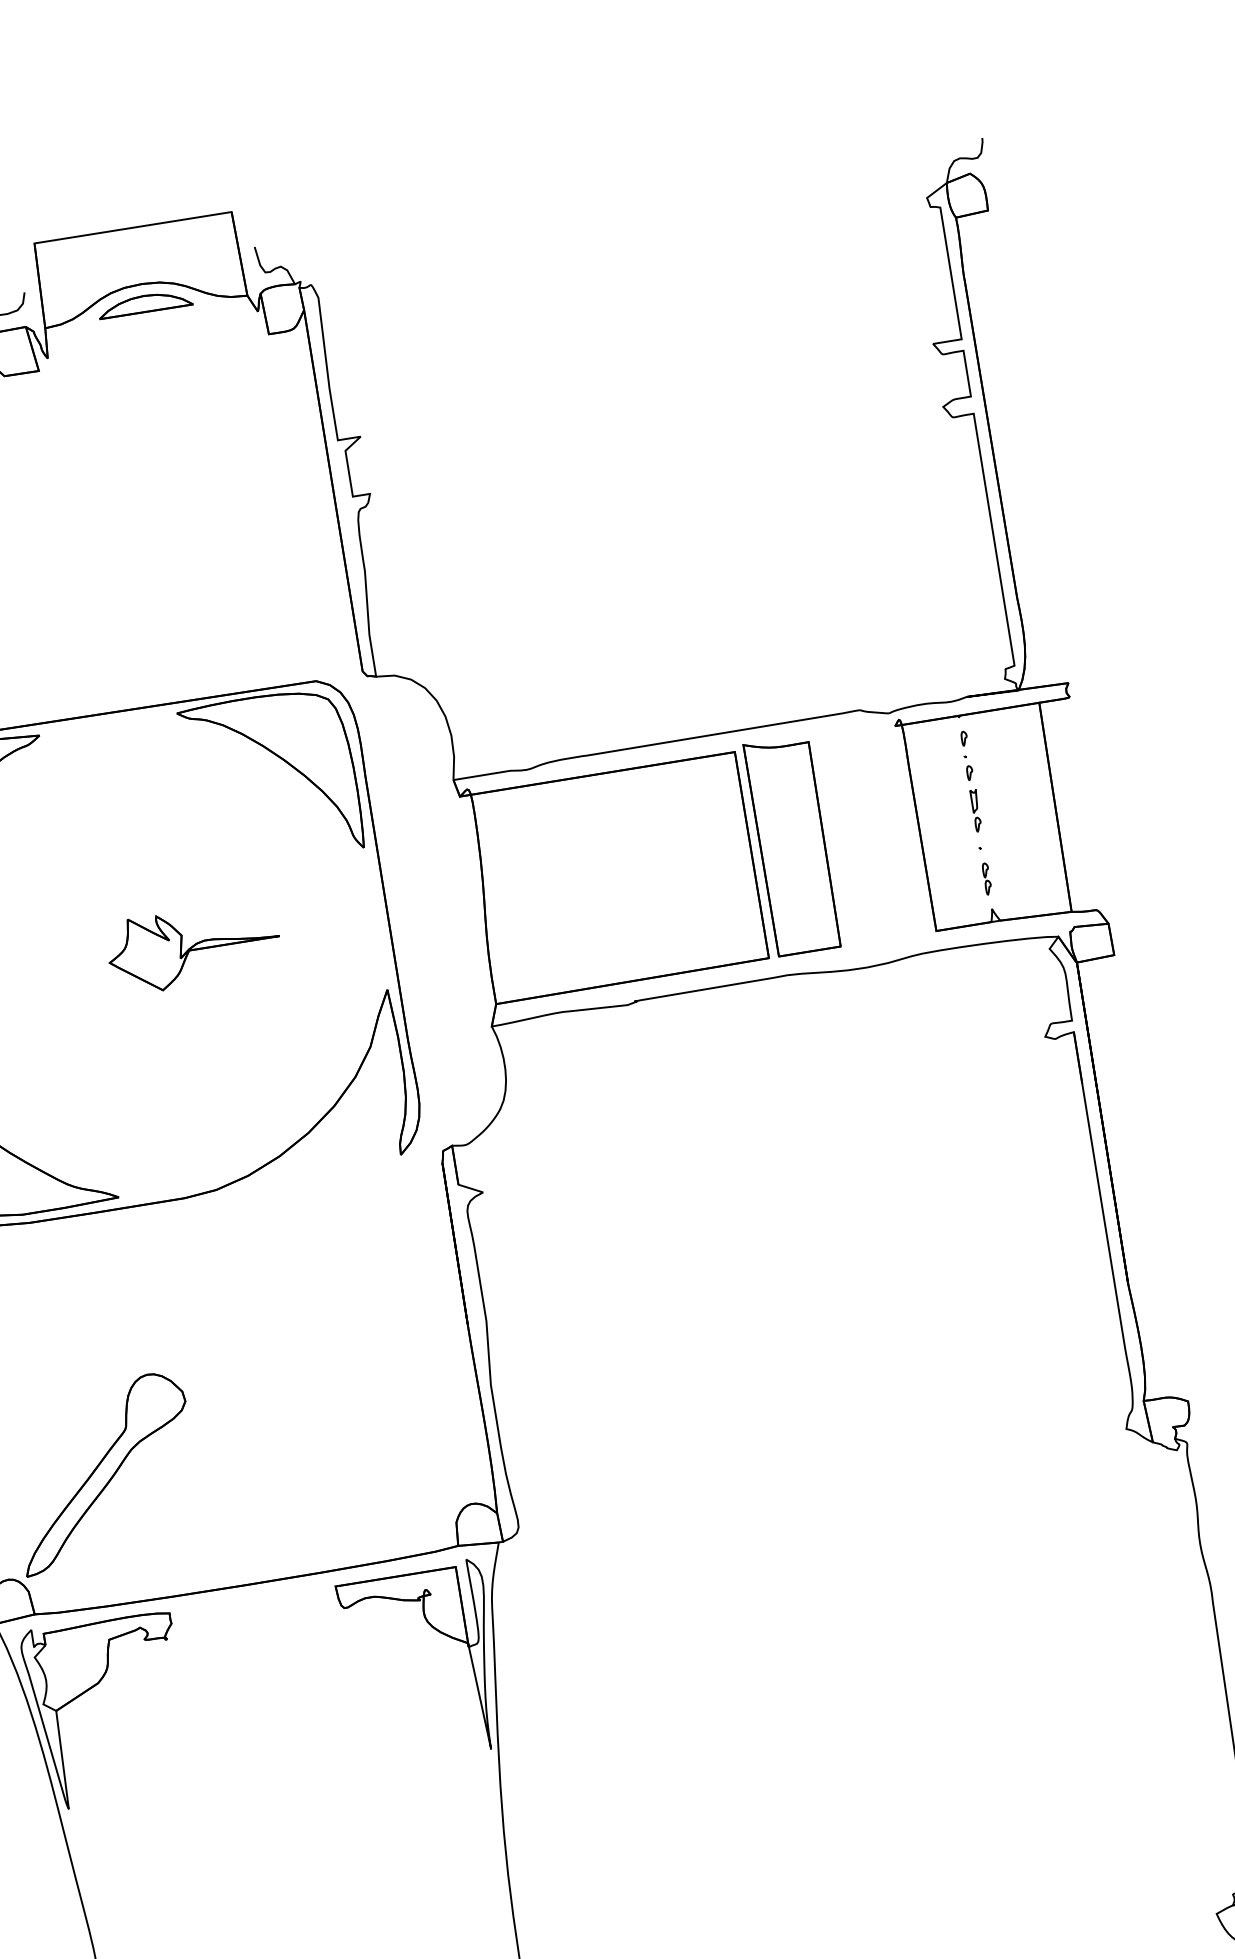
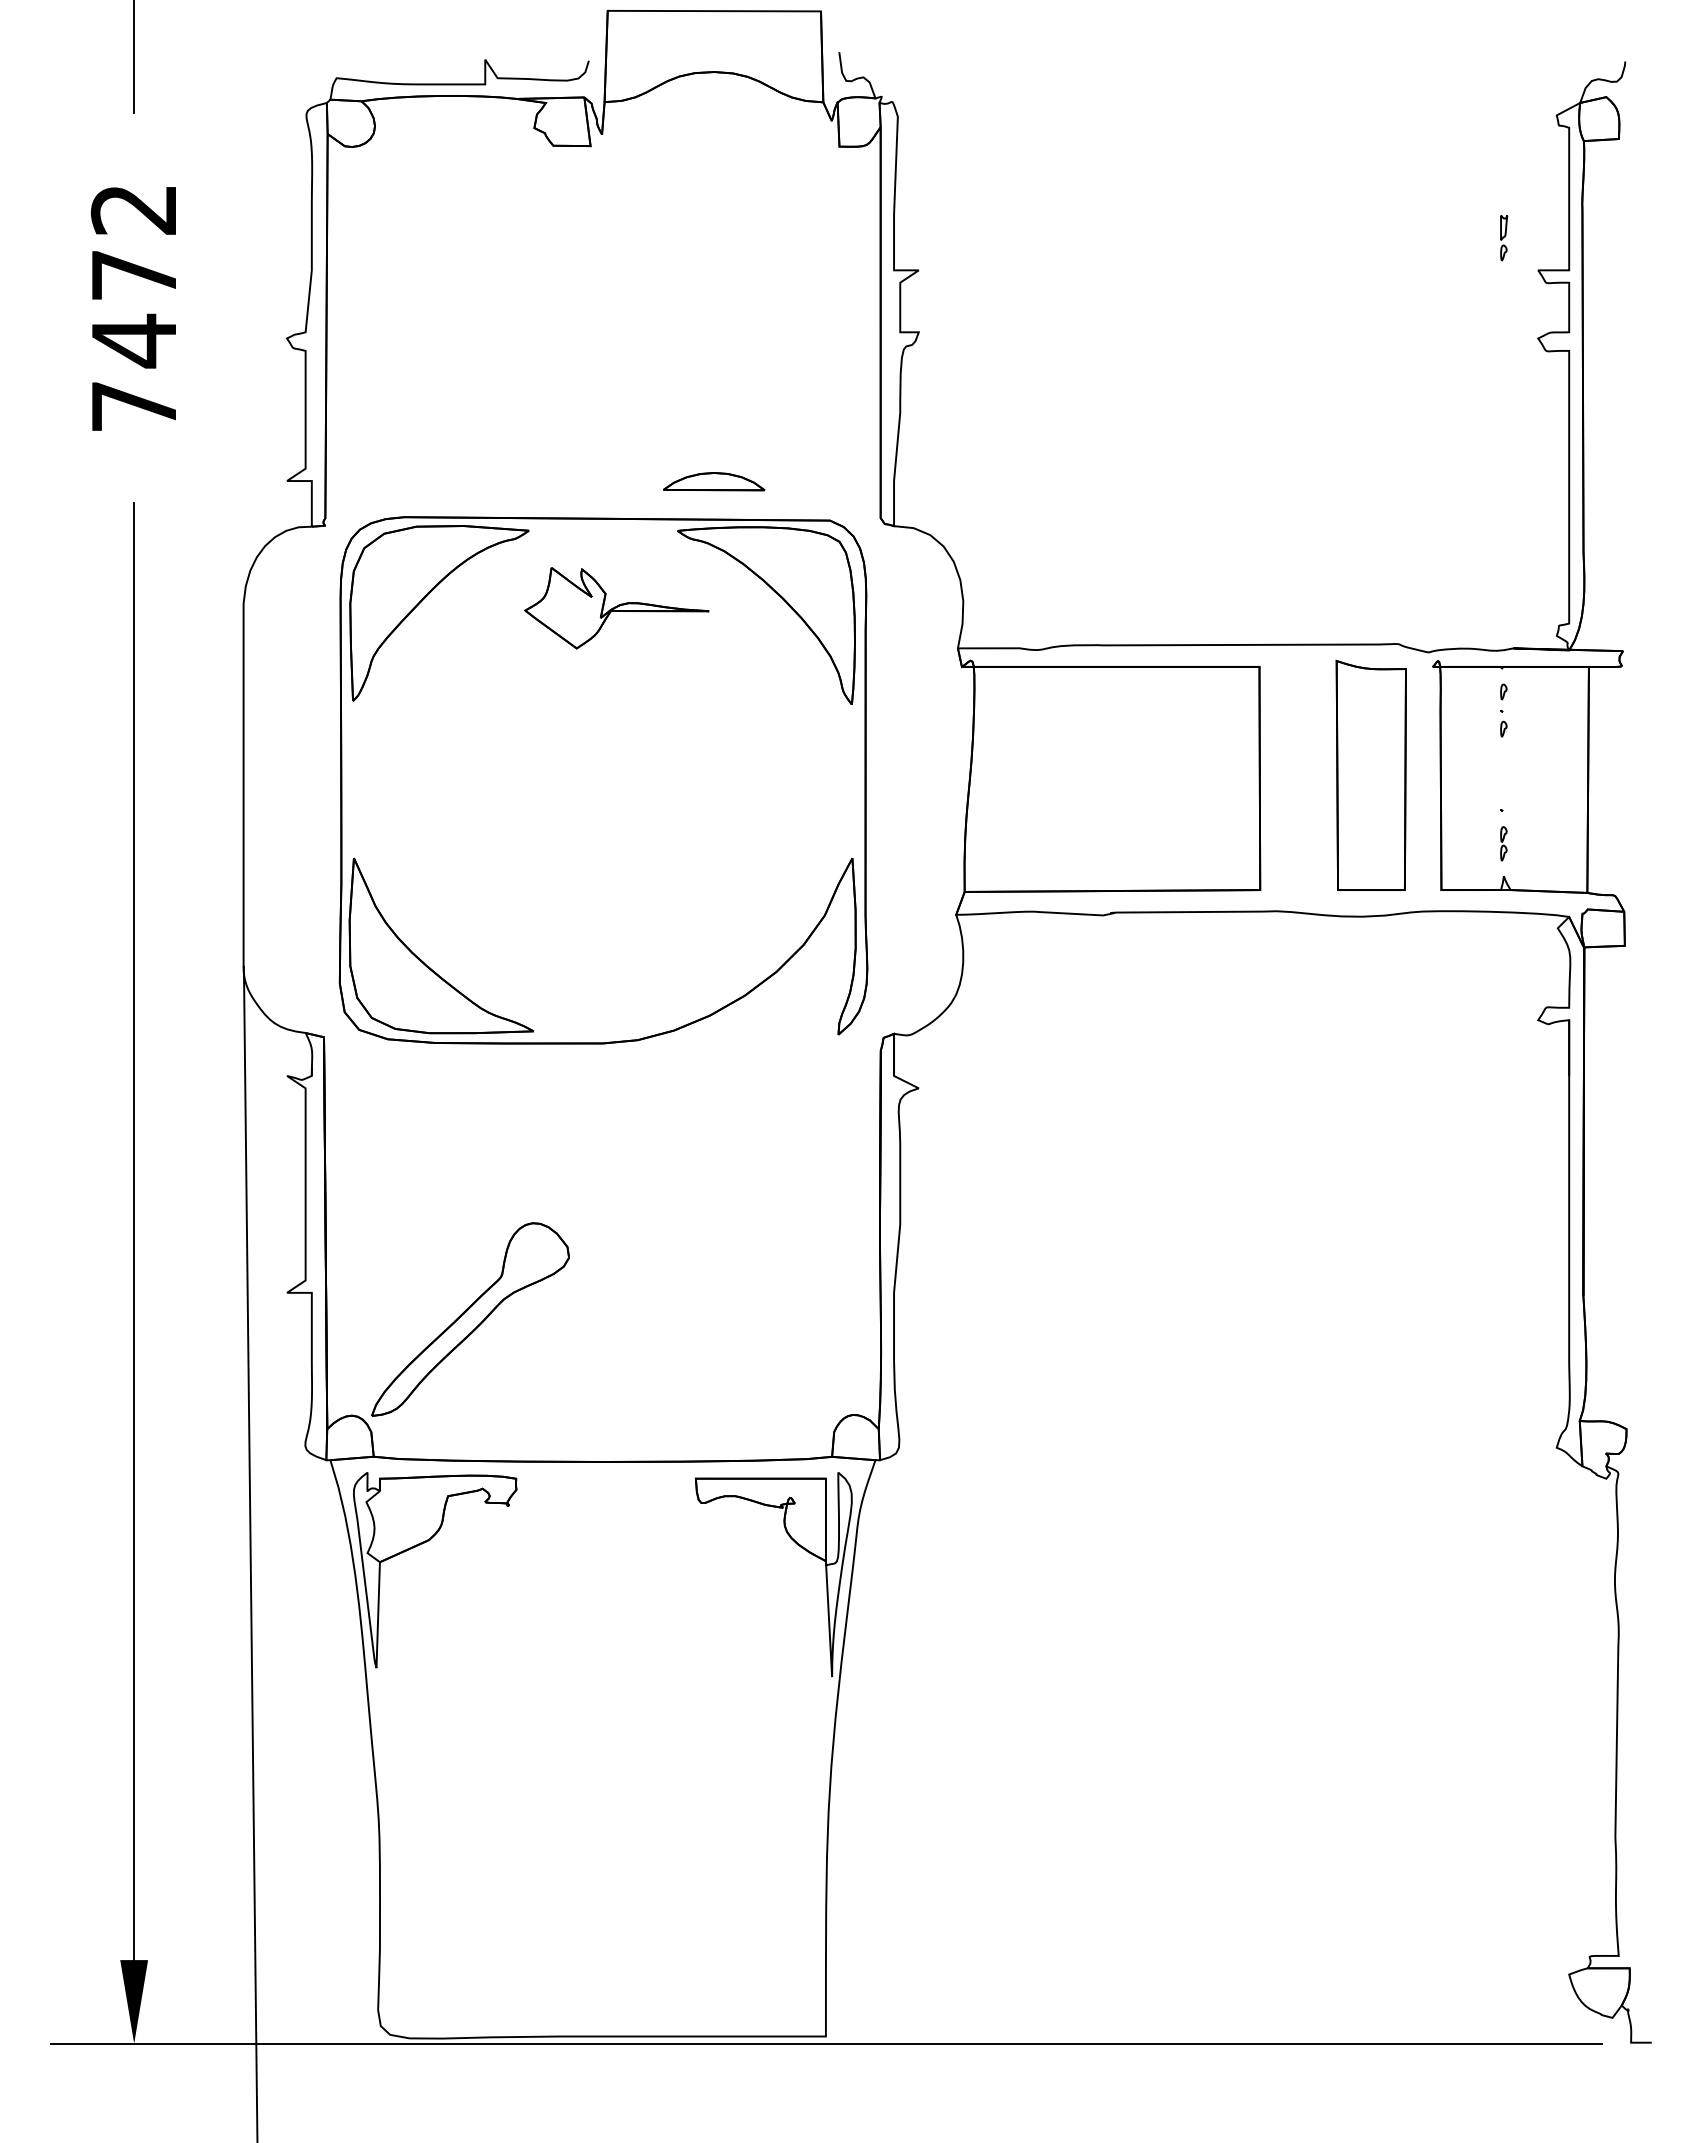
part: (145, 303) -> (714, 481), moved
part: (976, 811) -> (1504, 238), moved
part: (791, 844) -> (1370, 774), moved
part: (193, 947) -> (616, 608), moved

